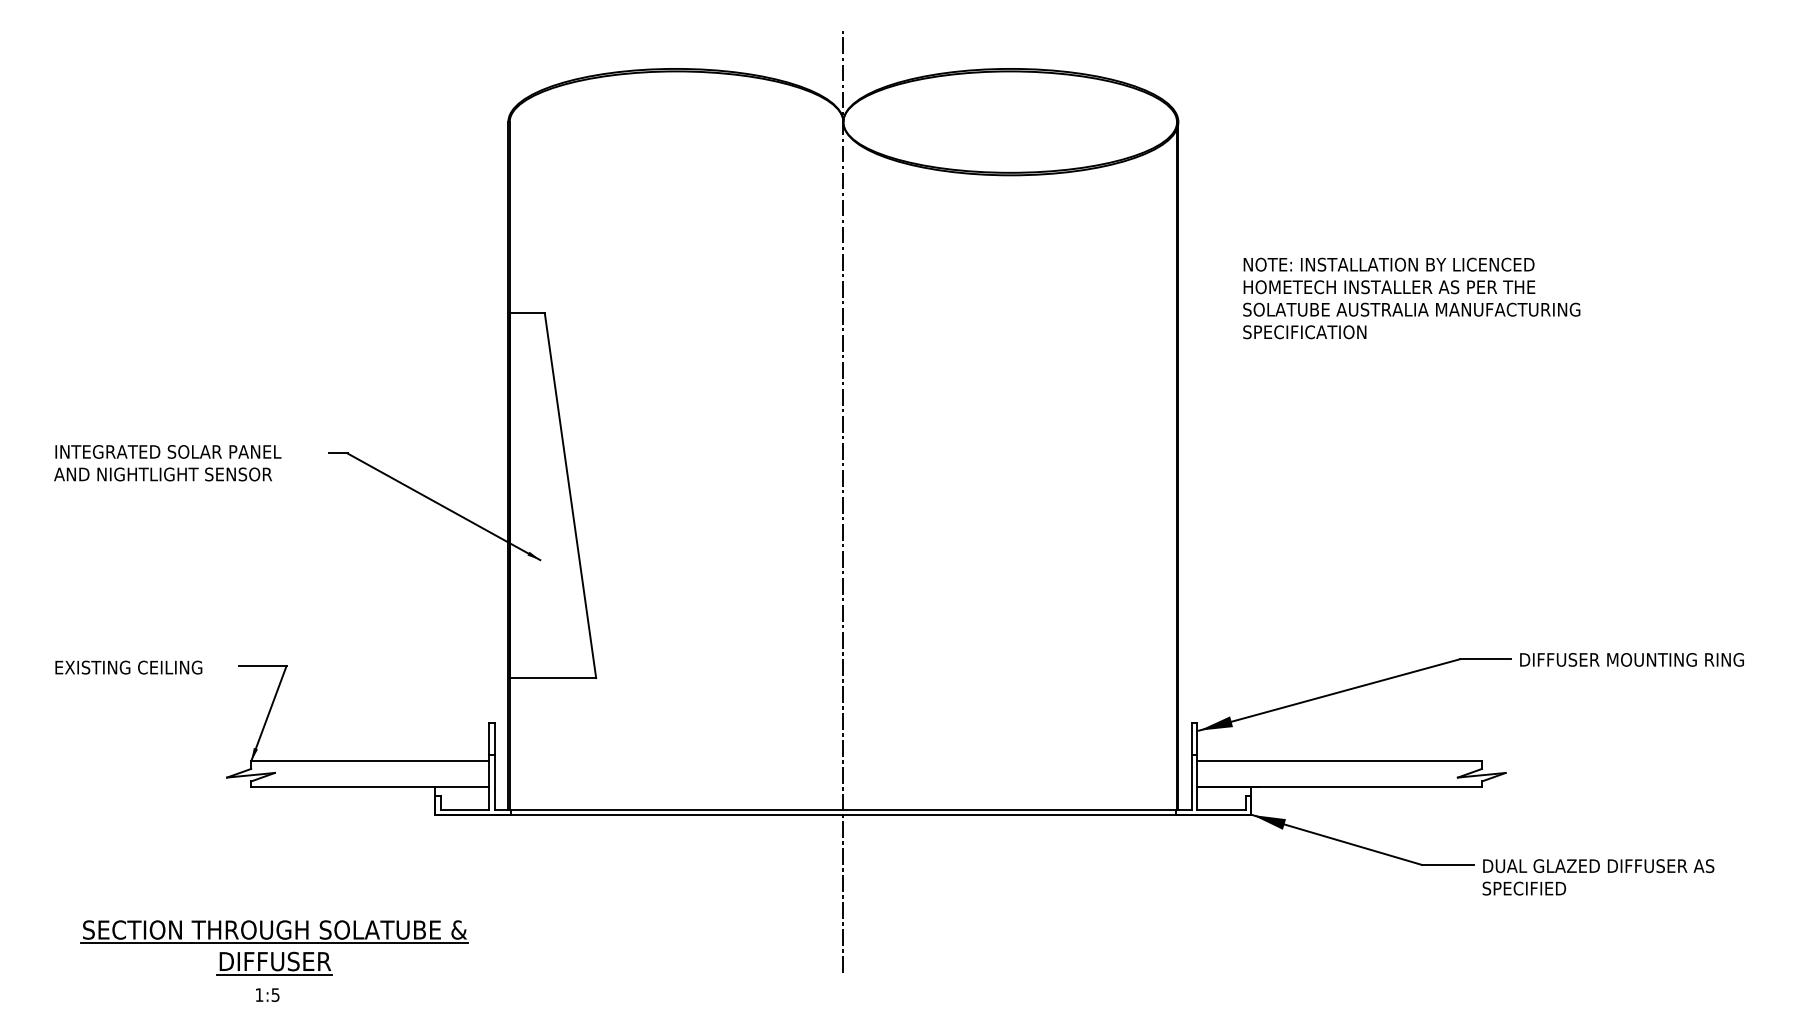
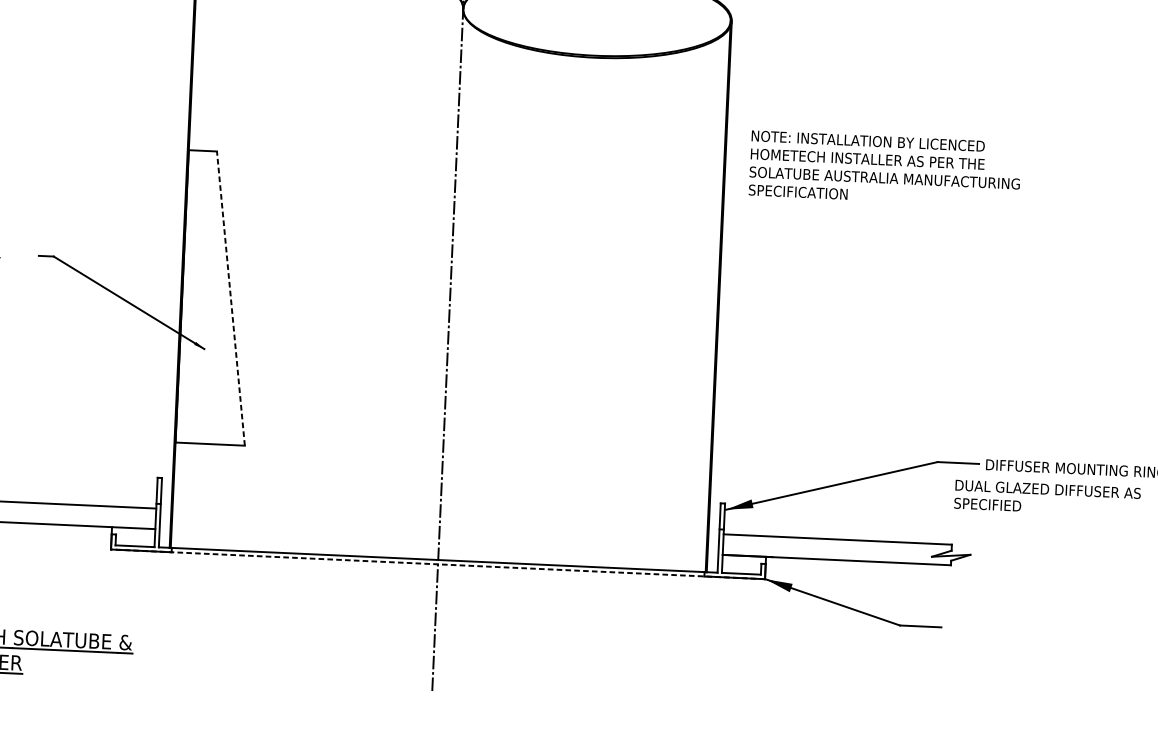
text: (1411, 298) -> (885, 169), moved
line: (570, 495) -> (230, 298), solid -> dashed
line: (843, 814) -> (438, 564), solid -> dashed
text: (1598, 877) -> (1047, 498), moved

